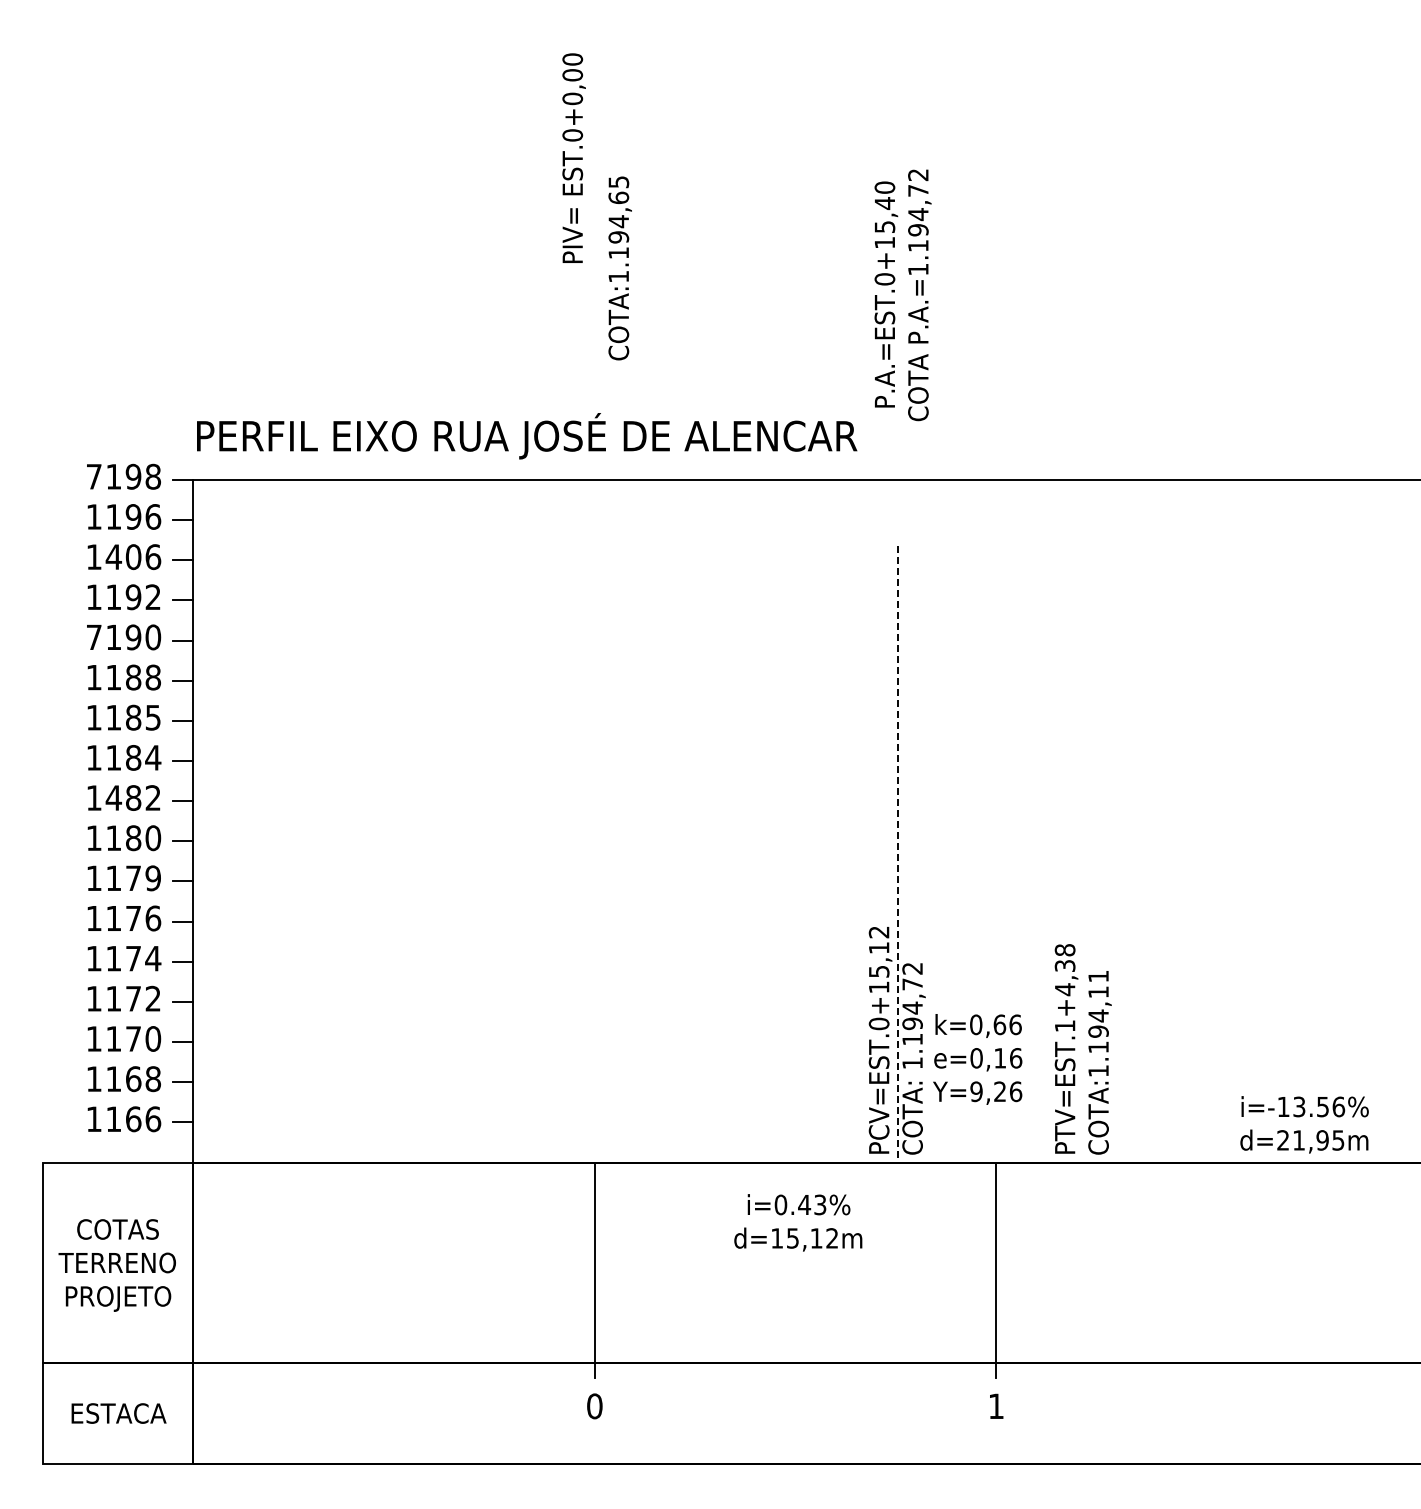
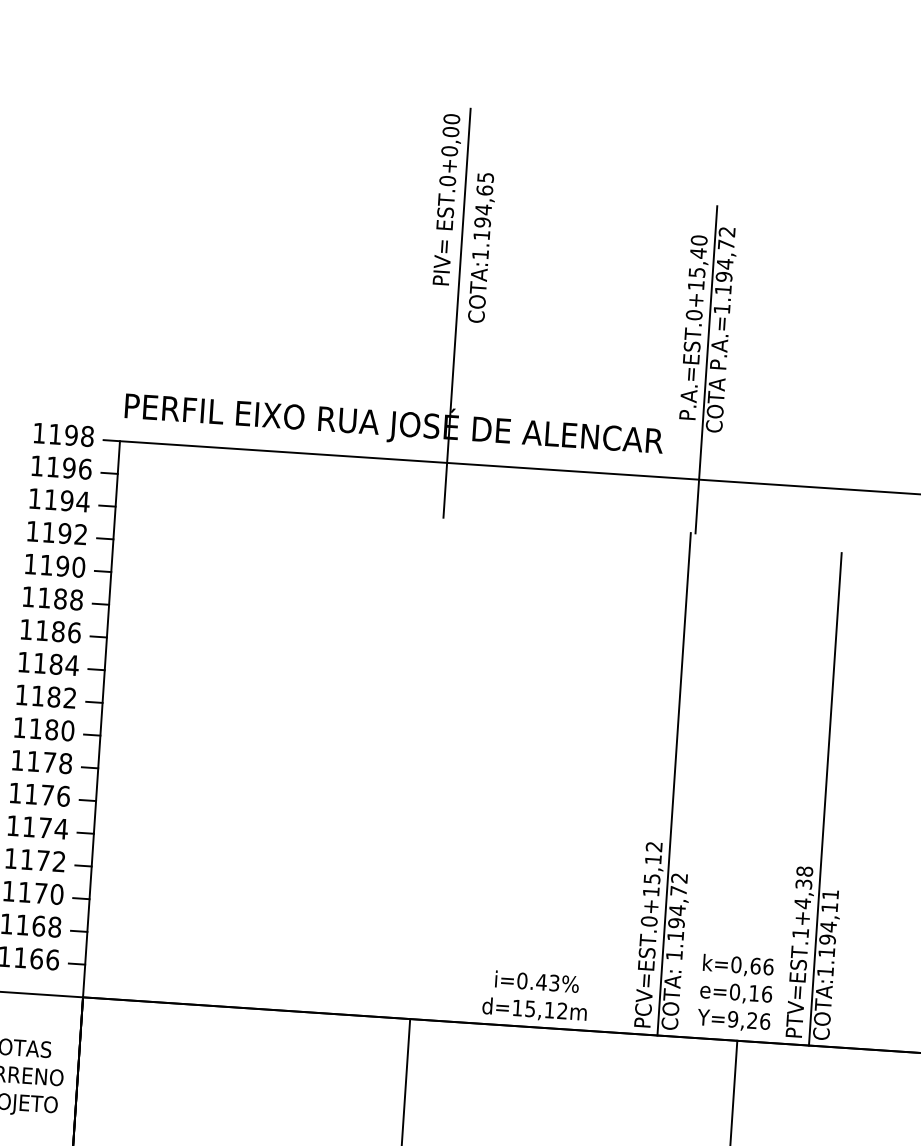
text: (619, 268) -> (481, 248), moved
line: (594, 296) -> (456, 313), added
line: (904, 344) -> (706, 369), added
text: (94, 476) -> (39, 433), 7198 -> 1198
text: (133, 557) -> (67, 501), 1406 -> 1194
text: (94, 636) -> (30, 563), 7190 -> 1190
text: (153, 717) -> (74, 632), 1185 -> 1186
text: (113, 797) -> (37, 695), 1482 -> 1182
line: (898, 854) -> (674, 784), dashed -> solid
line: (1084, 860) -> (825, 799), added
text: (153, 878) -> (65, 763), 1179 -> 1178
text: (977, 1059) -> (735, 993), moved
text: (798, 1222) -> (535, 996), moved

